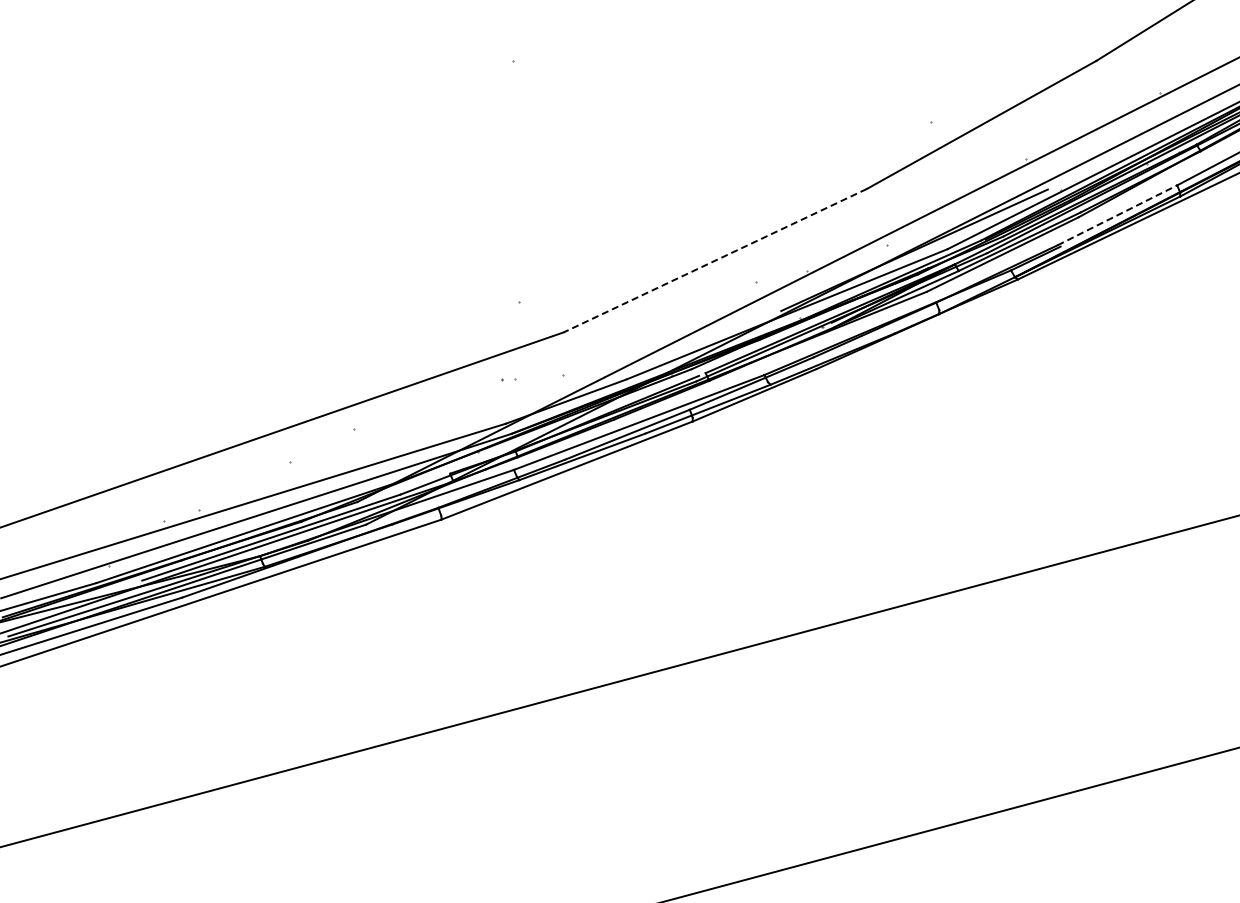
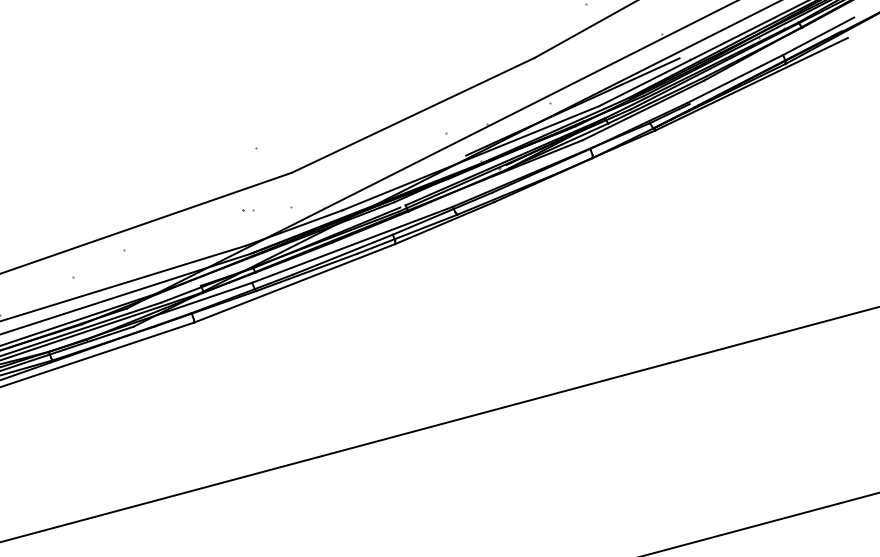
line: (1117, 215) -> (735, 79), dashed -> solid
line: (715, 260) -> (413, 115), dashed -> solid

